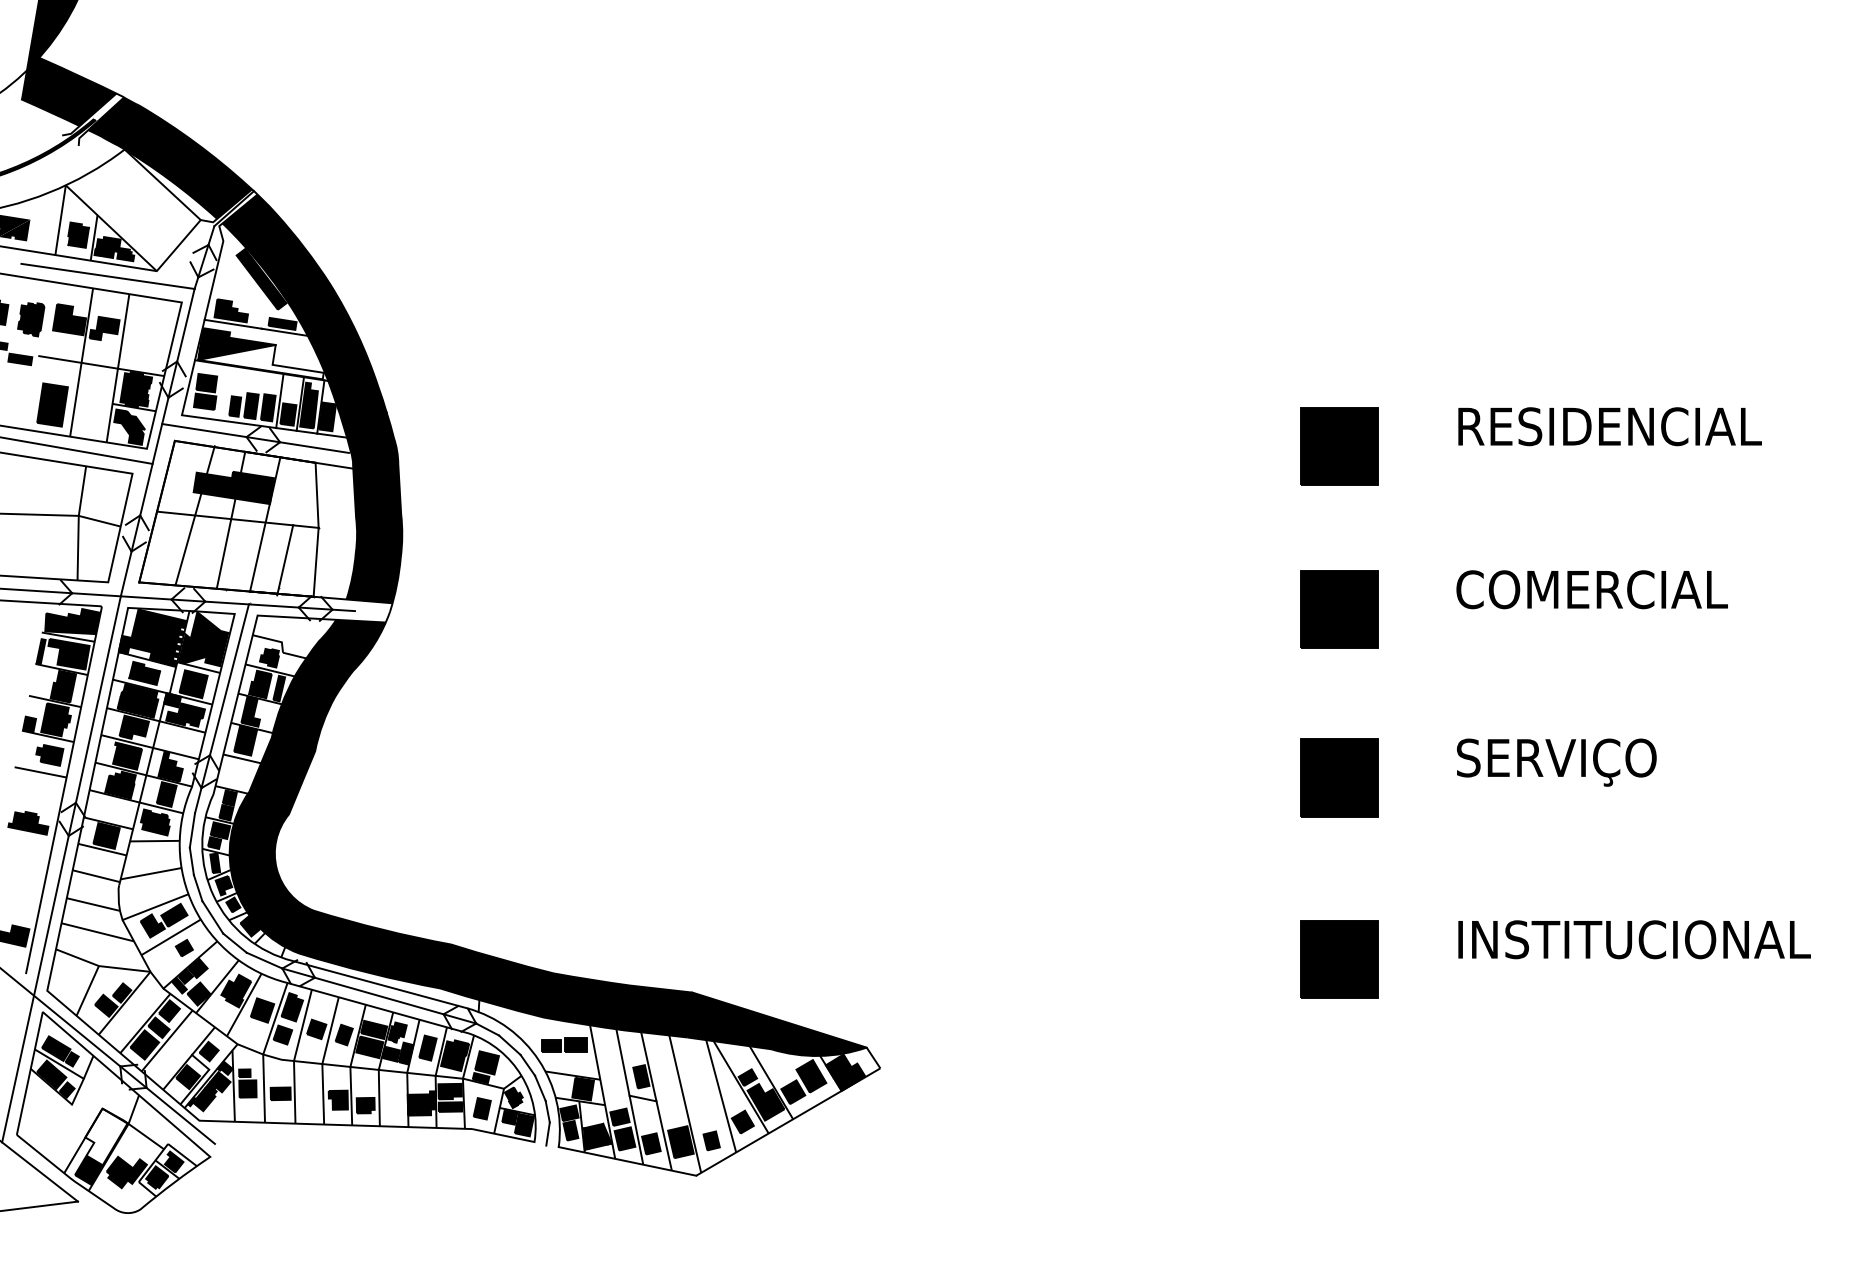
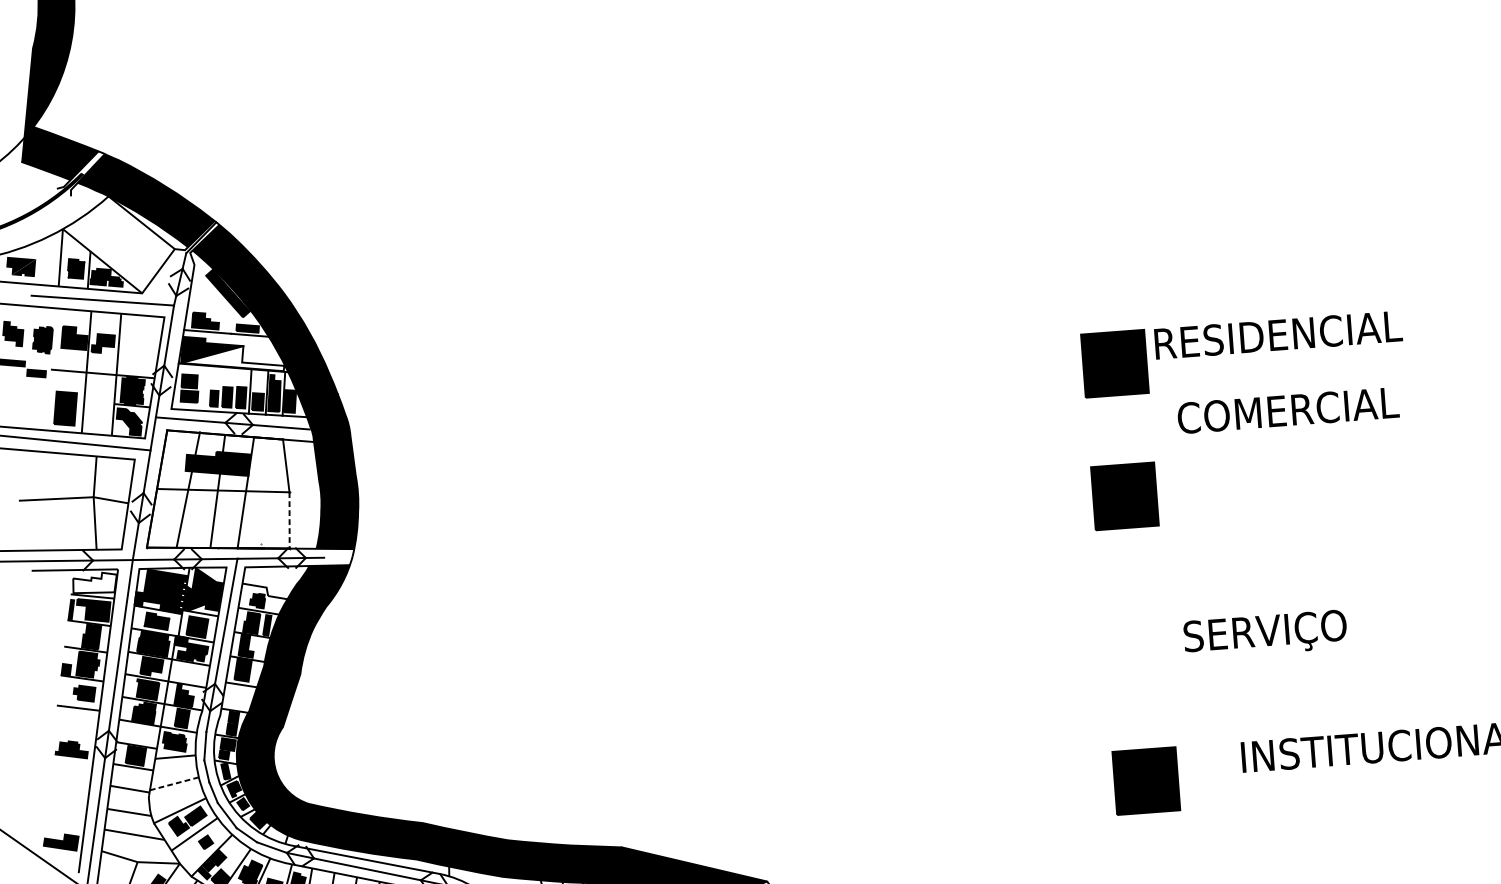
text: (1609, 426) -> (1277, 335), moved
line: (285, 560) -> (264, 520), removed
line: (316, 562) -> (289, 520), solid -> dashed
text: (1591, 589) -> (1287, 410), moved
fill: (72, 621) -> (95, 583), removed
text: (1556, 762) -> (1265, 634), moved
part: (1339, 777) -> (1135, 632), removed
line: (151, 873) -> (174, 783), solid -> dashed

